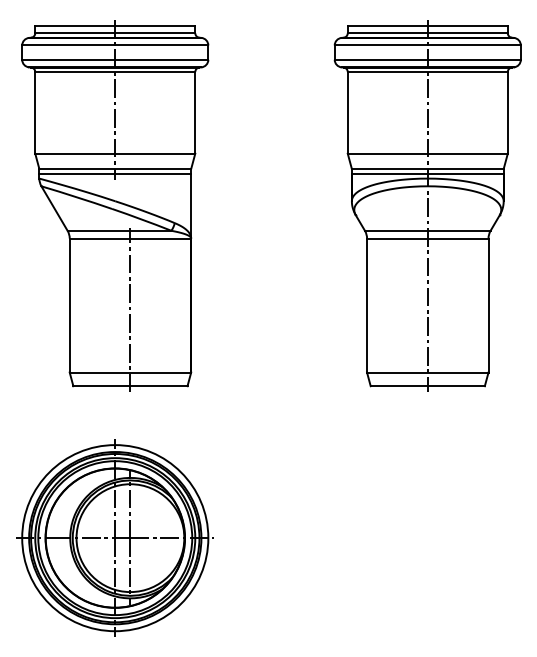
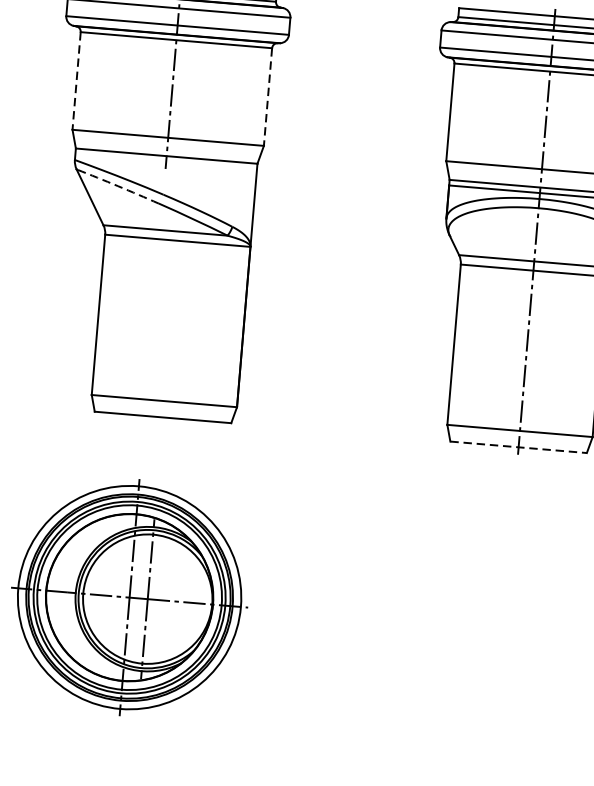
line: (35, 112) -> (76, 80), solid -> dashed
line: (195, 112) -> (268, 96), solid -> dashed
line: (115, 173) -> (166, 161), removed
arc: (76, 197) -> (117, 186), solid -> dashed
line: (130, 310) -> (170, 326), removed
line: (428, 386) -> (519, 447), solid -> dashed

